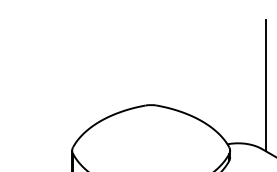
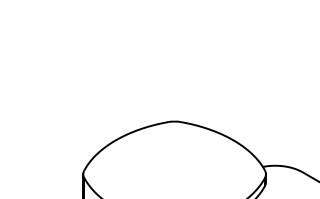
line: (266, 85) -> (307, 98), removed

